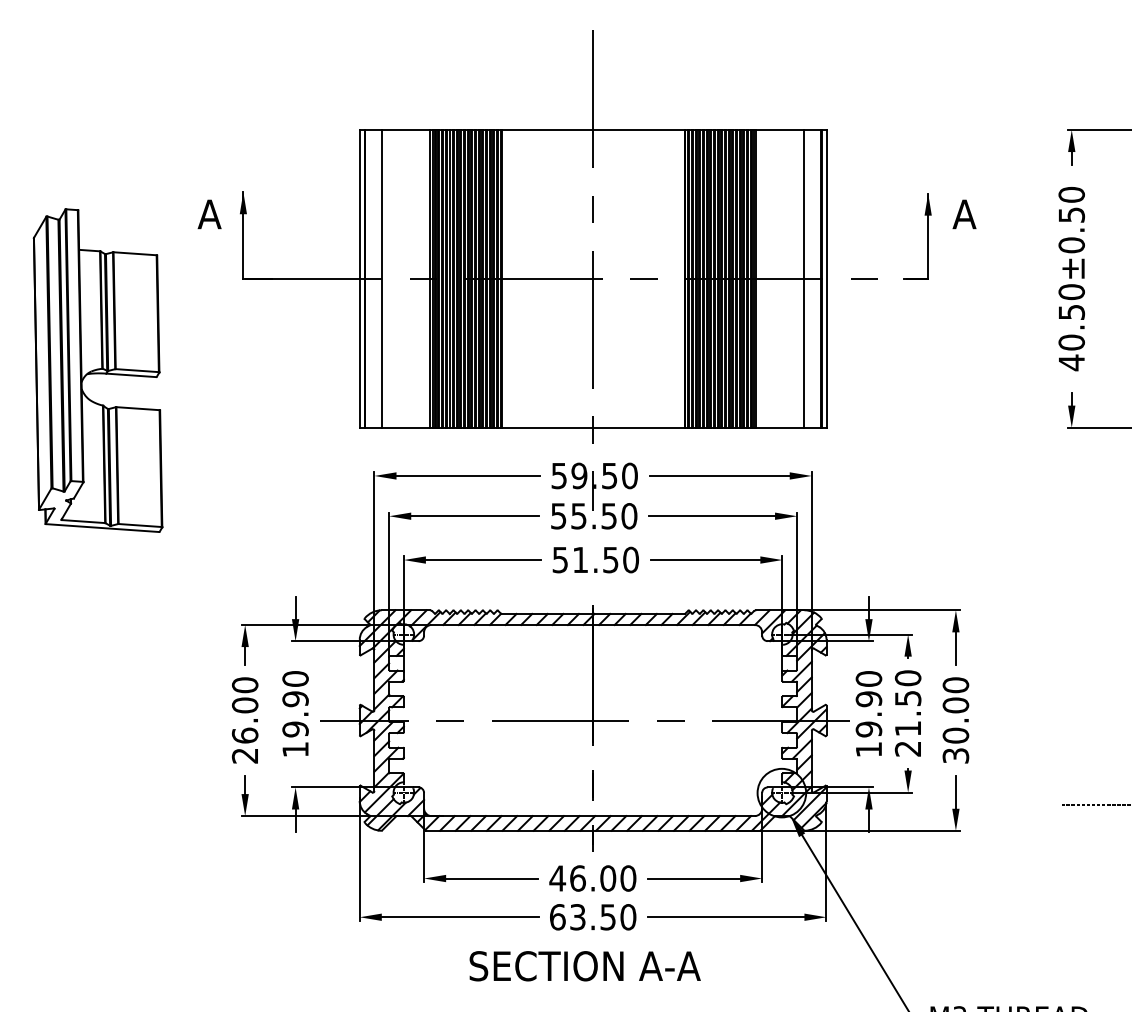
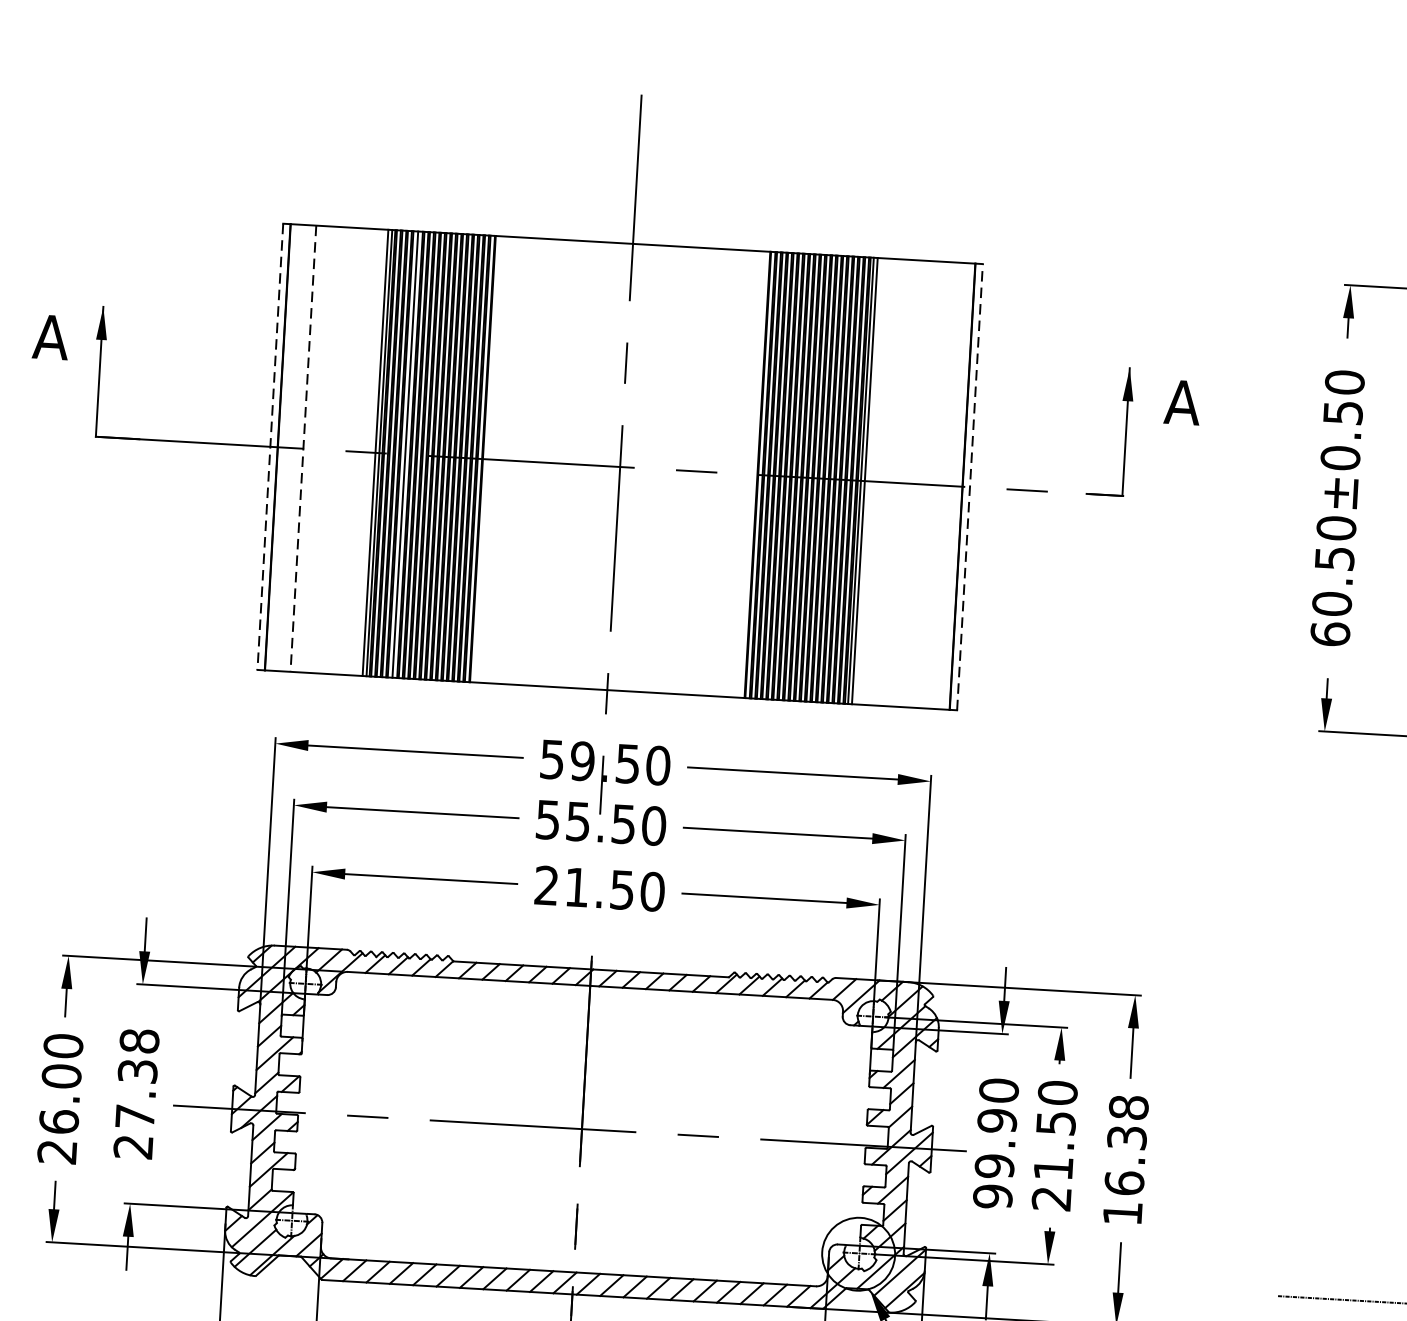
line: (359, 278) -> (269, 446), solid -> dashed
line: (381, 278) -> (302, 448), solid -> dashed
line: (804, 278) -> (937, 484), removed
line: (826, 278) -> (970, 486), solid -> dashed
text: (1071, 362) -> (1330, 633), 40.50±0.50 -> 60.50±0.50
text: (559, 559) -> (545, 884), 51.50 -> 21.50
text: (295, 714) -> (136, 1094), 19.90 -> 27.38
text: (955, 720) -> (1125, 1160), 30.00 -> 16.38
text: (868, 749) -> (992, 1196), 19.90 -> 99.90

